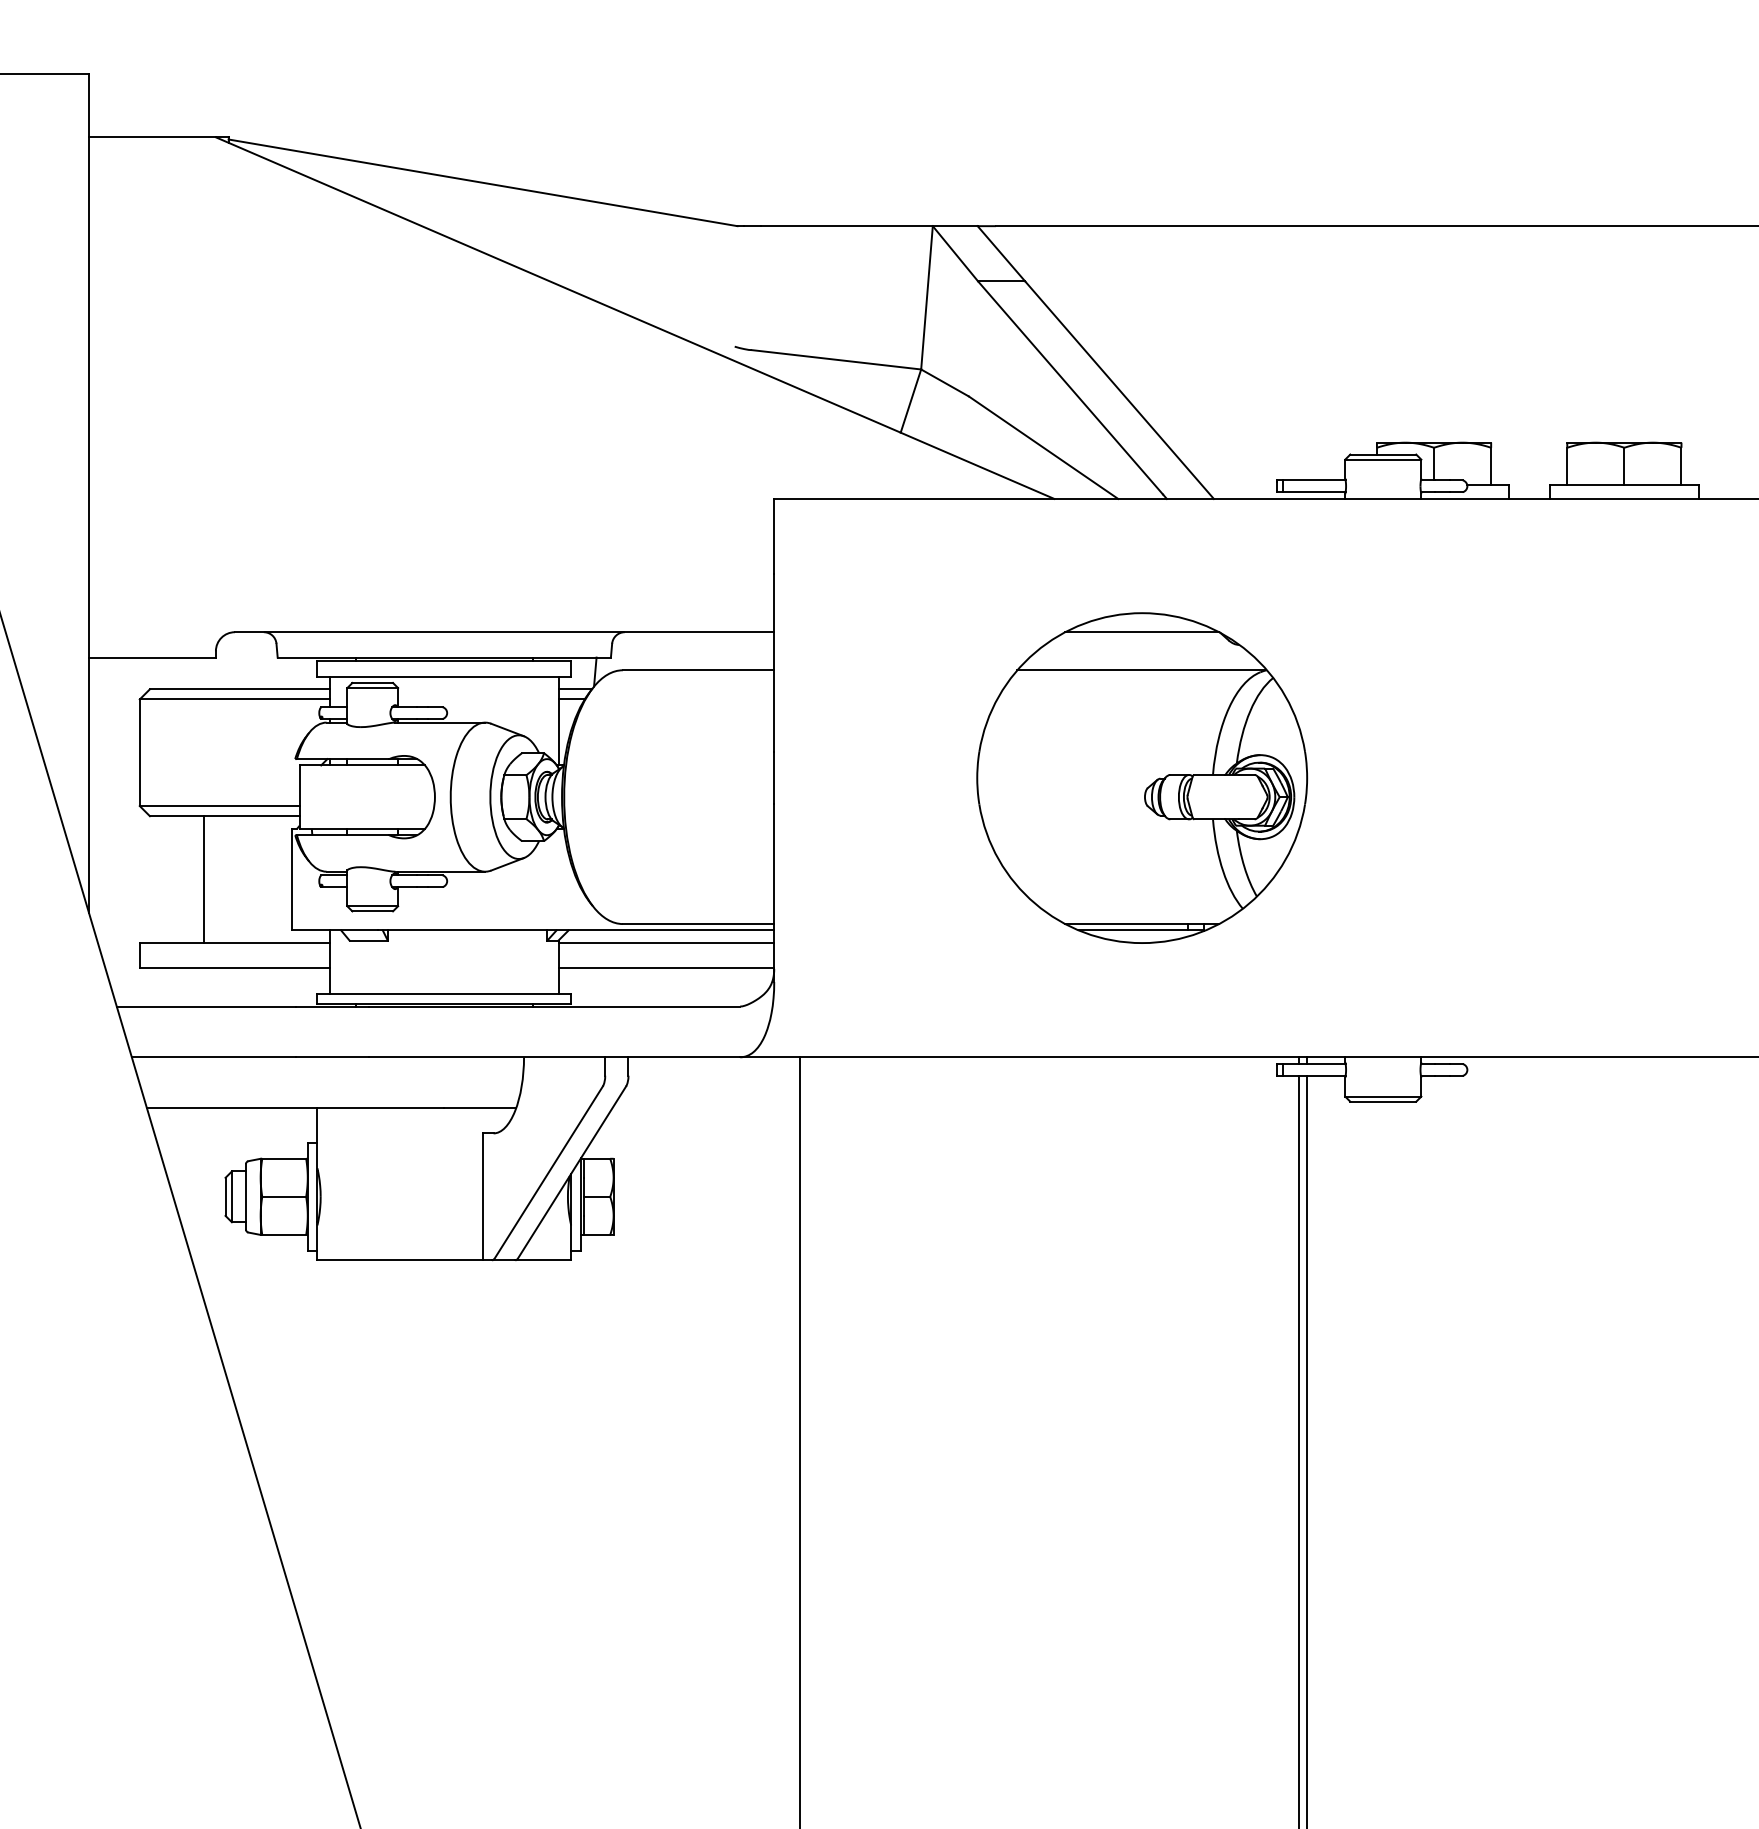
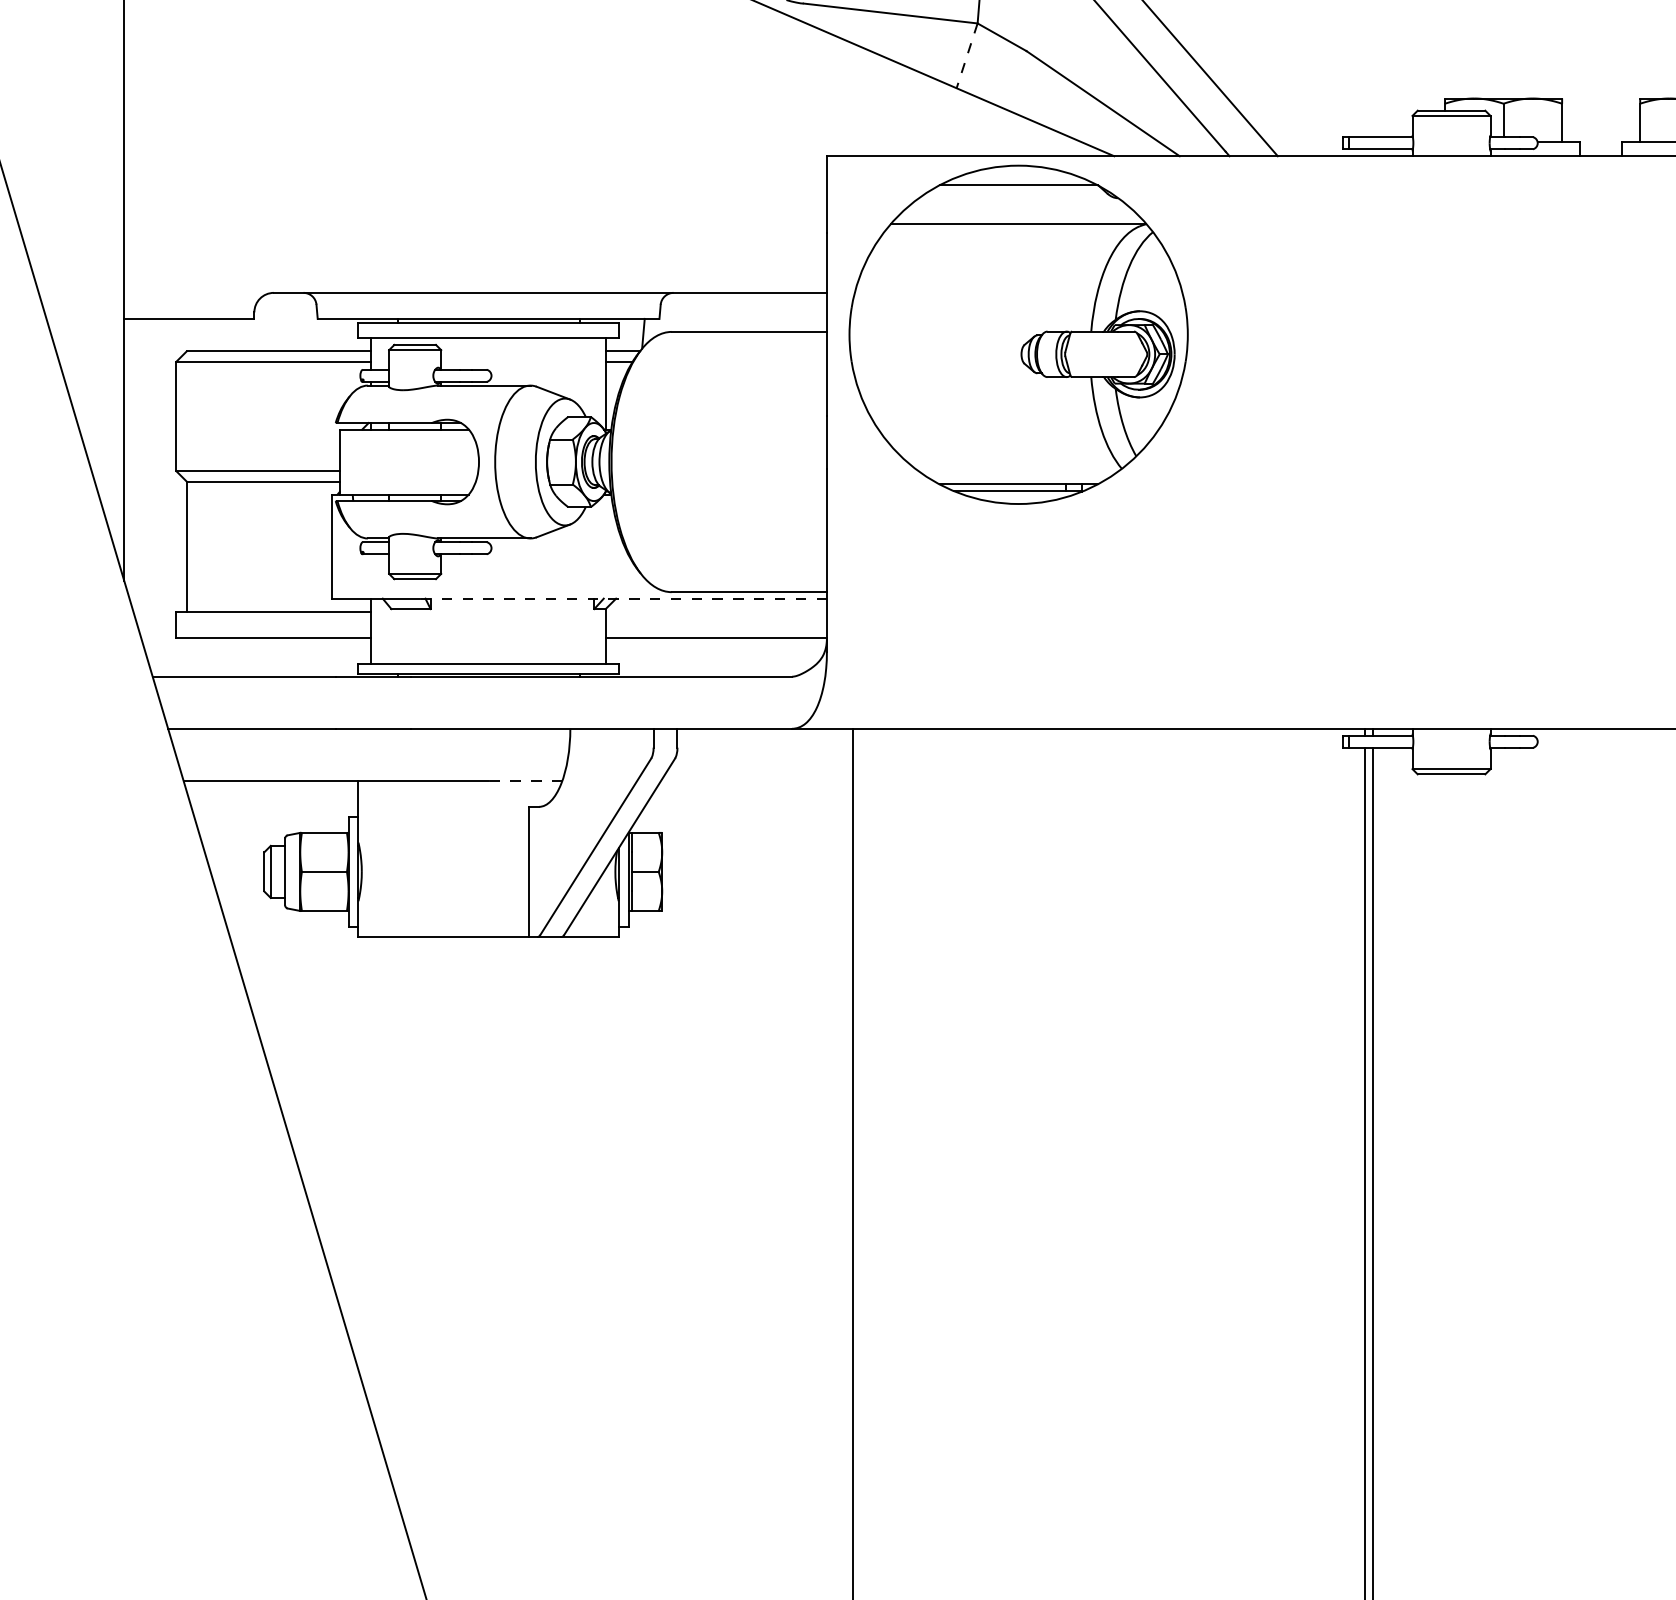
line: (910, 401) -> (966, 56), solid -> dashed
part: (1142, 777) -> (1018, 334), moved
line: (203, 879) -> (186, 546), moved
line: (575, 930) -> (623, 598), solid -> dashed
line: (666, 943) -> (716, 612), removed
line: (480, 1108) -> (525, 781), solid -> dashed

